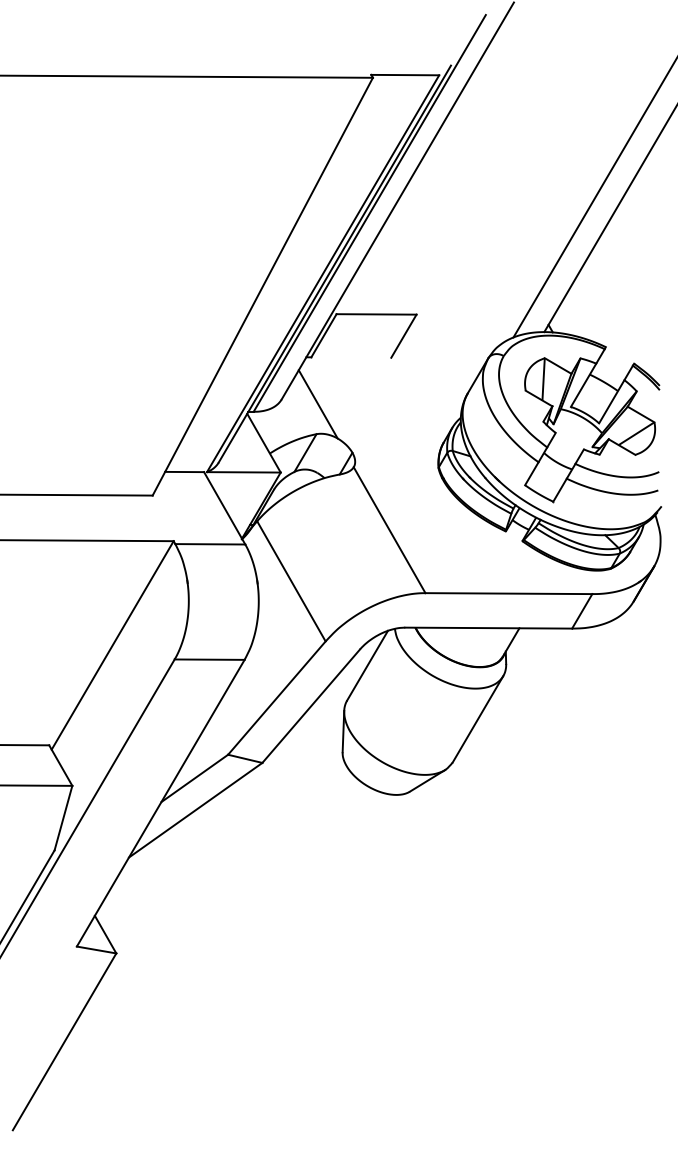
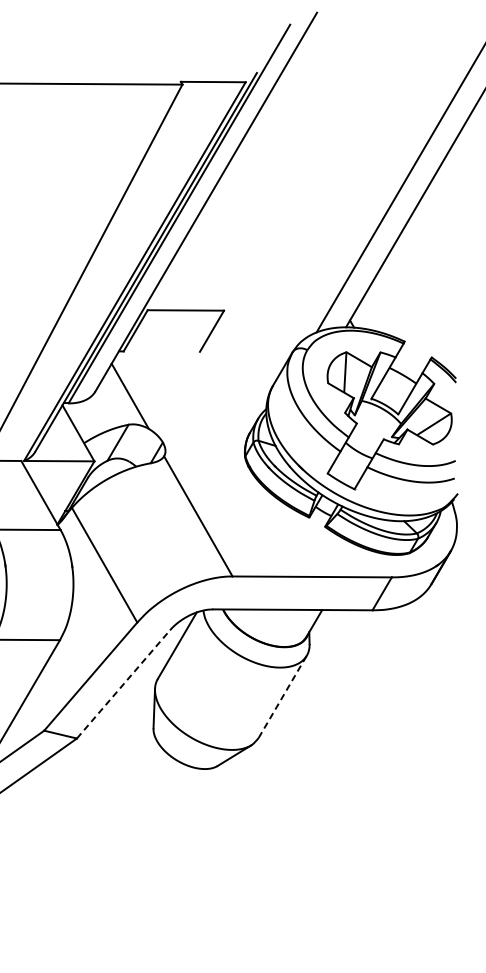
line: (311, 706) -> (123, 684), solid -> dashed
line: (478, 719) -> (283, 697), solid -> dashed

